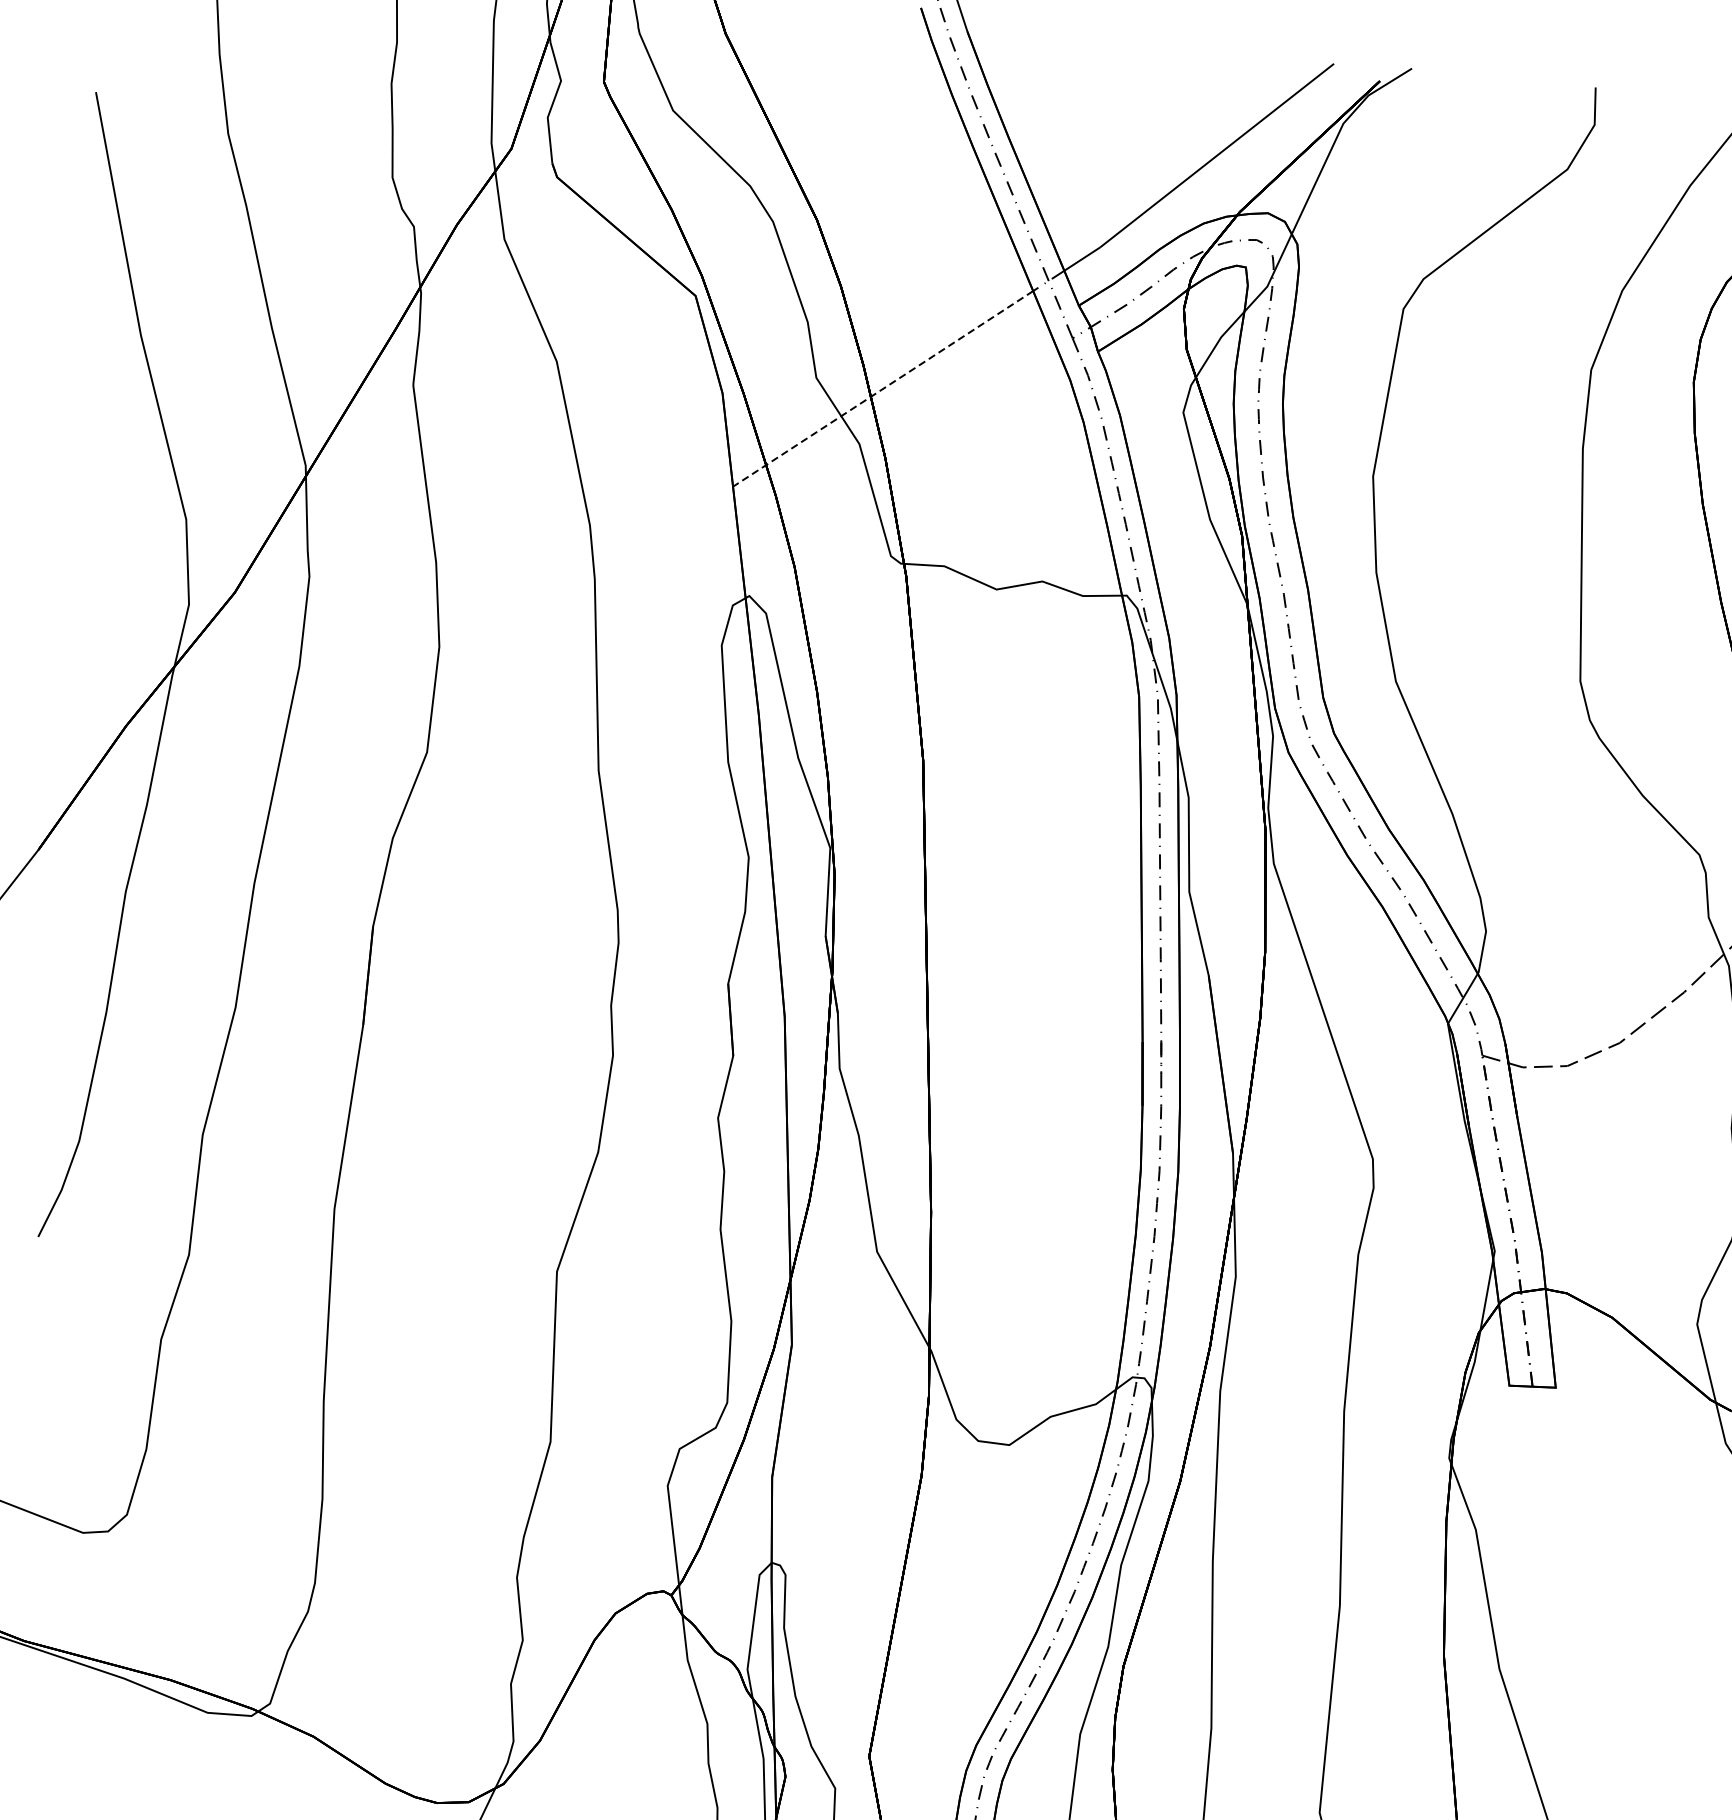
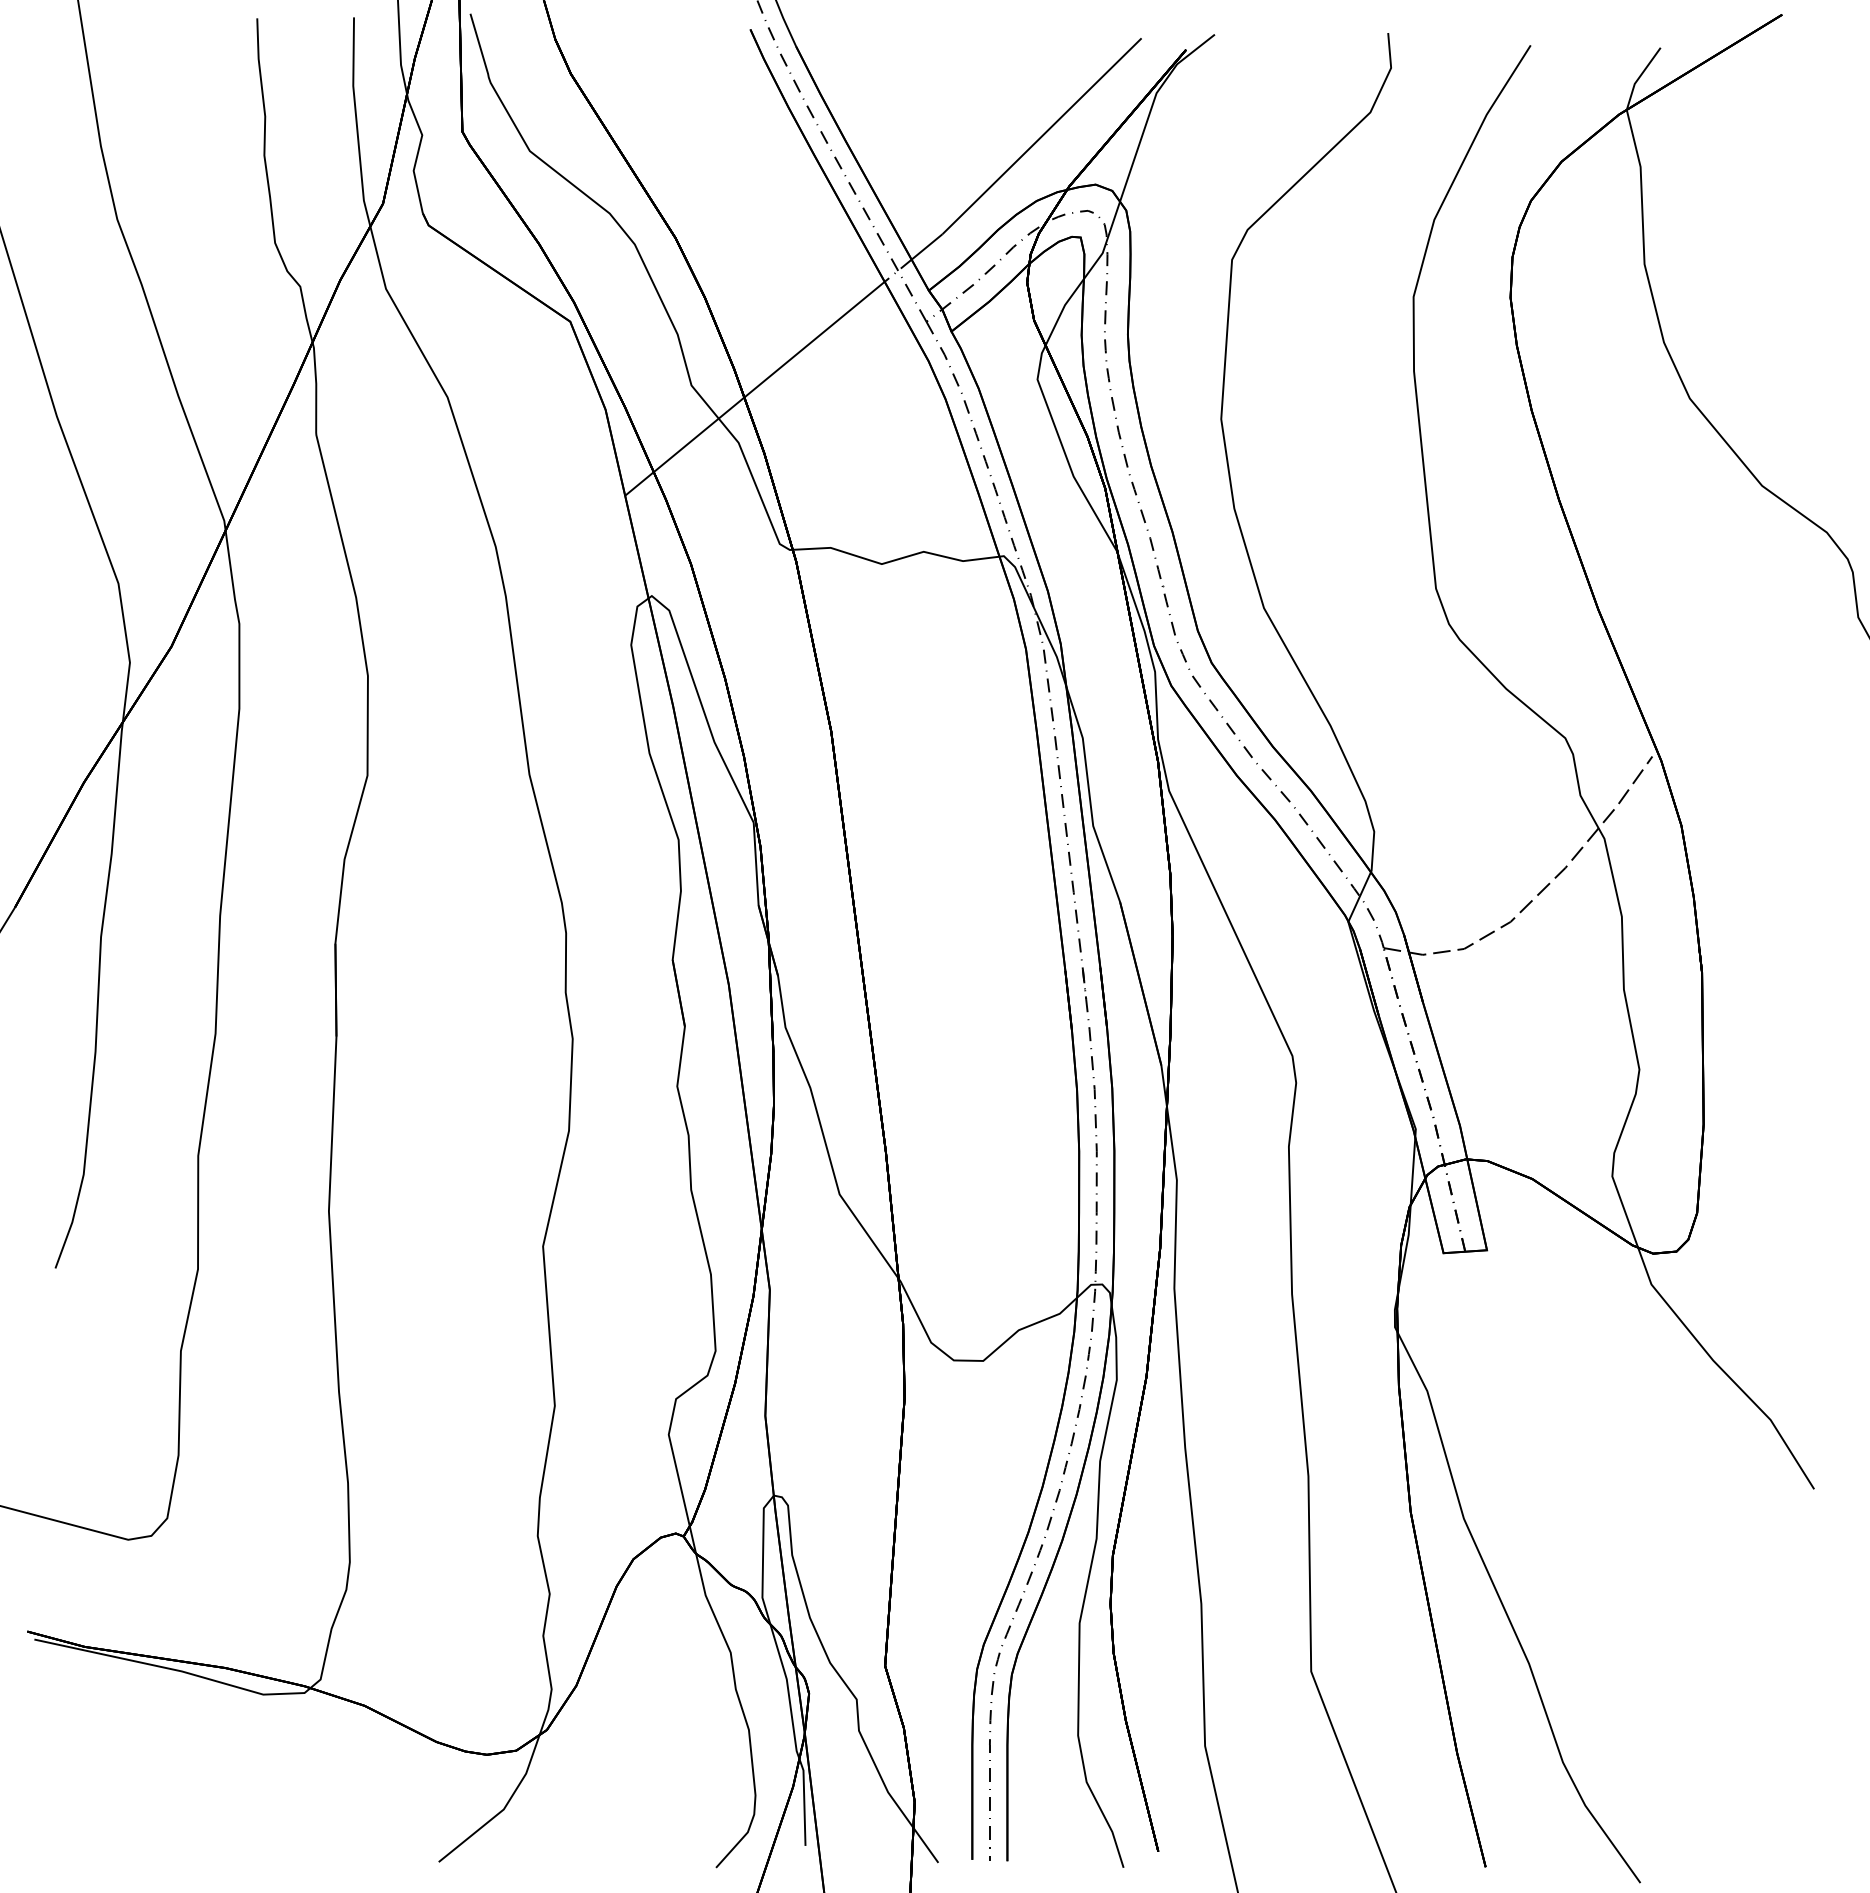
line: (882, 389) -> (754, 389), dashed -> solid

